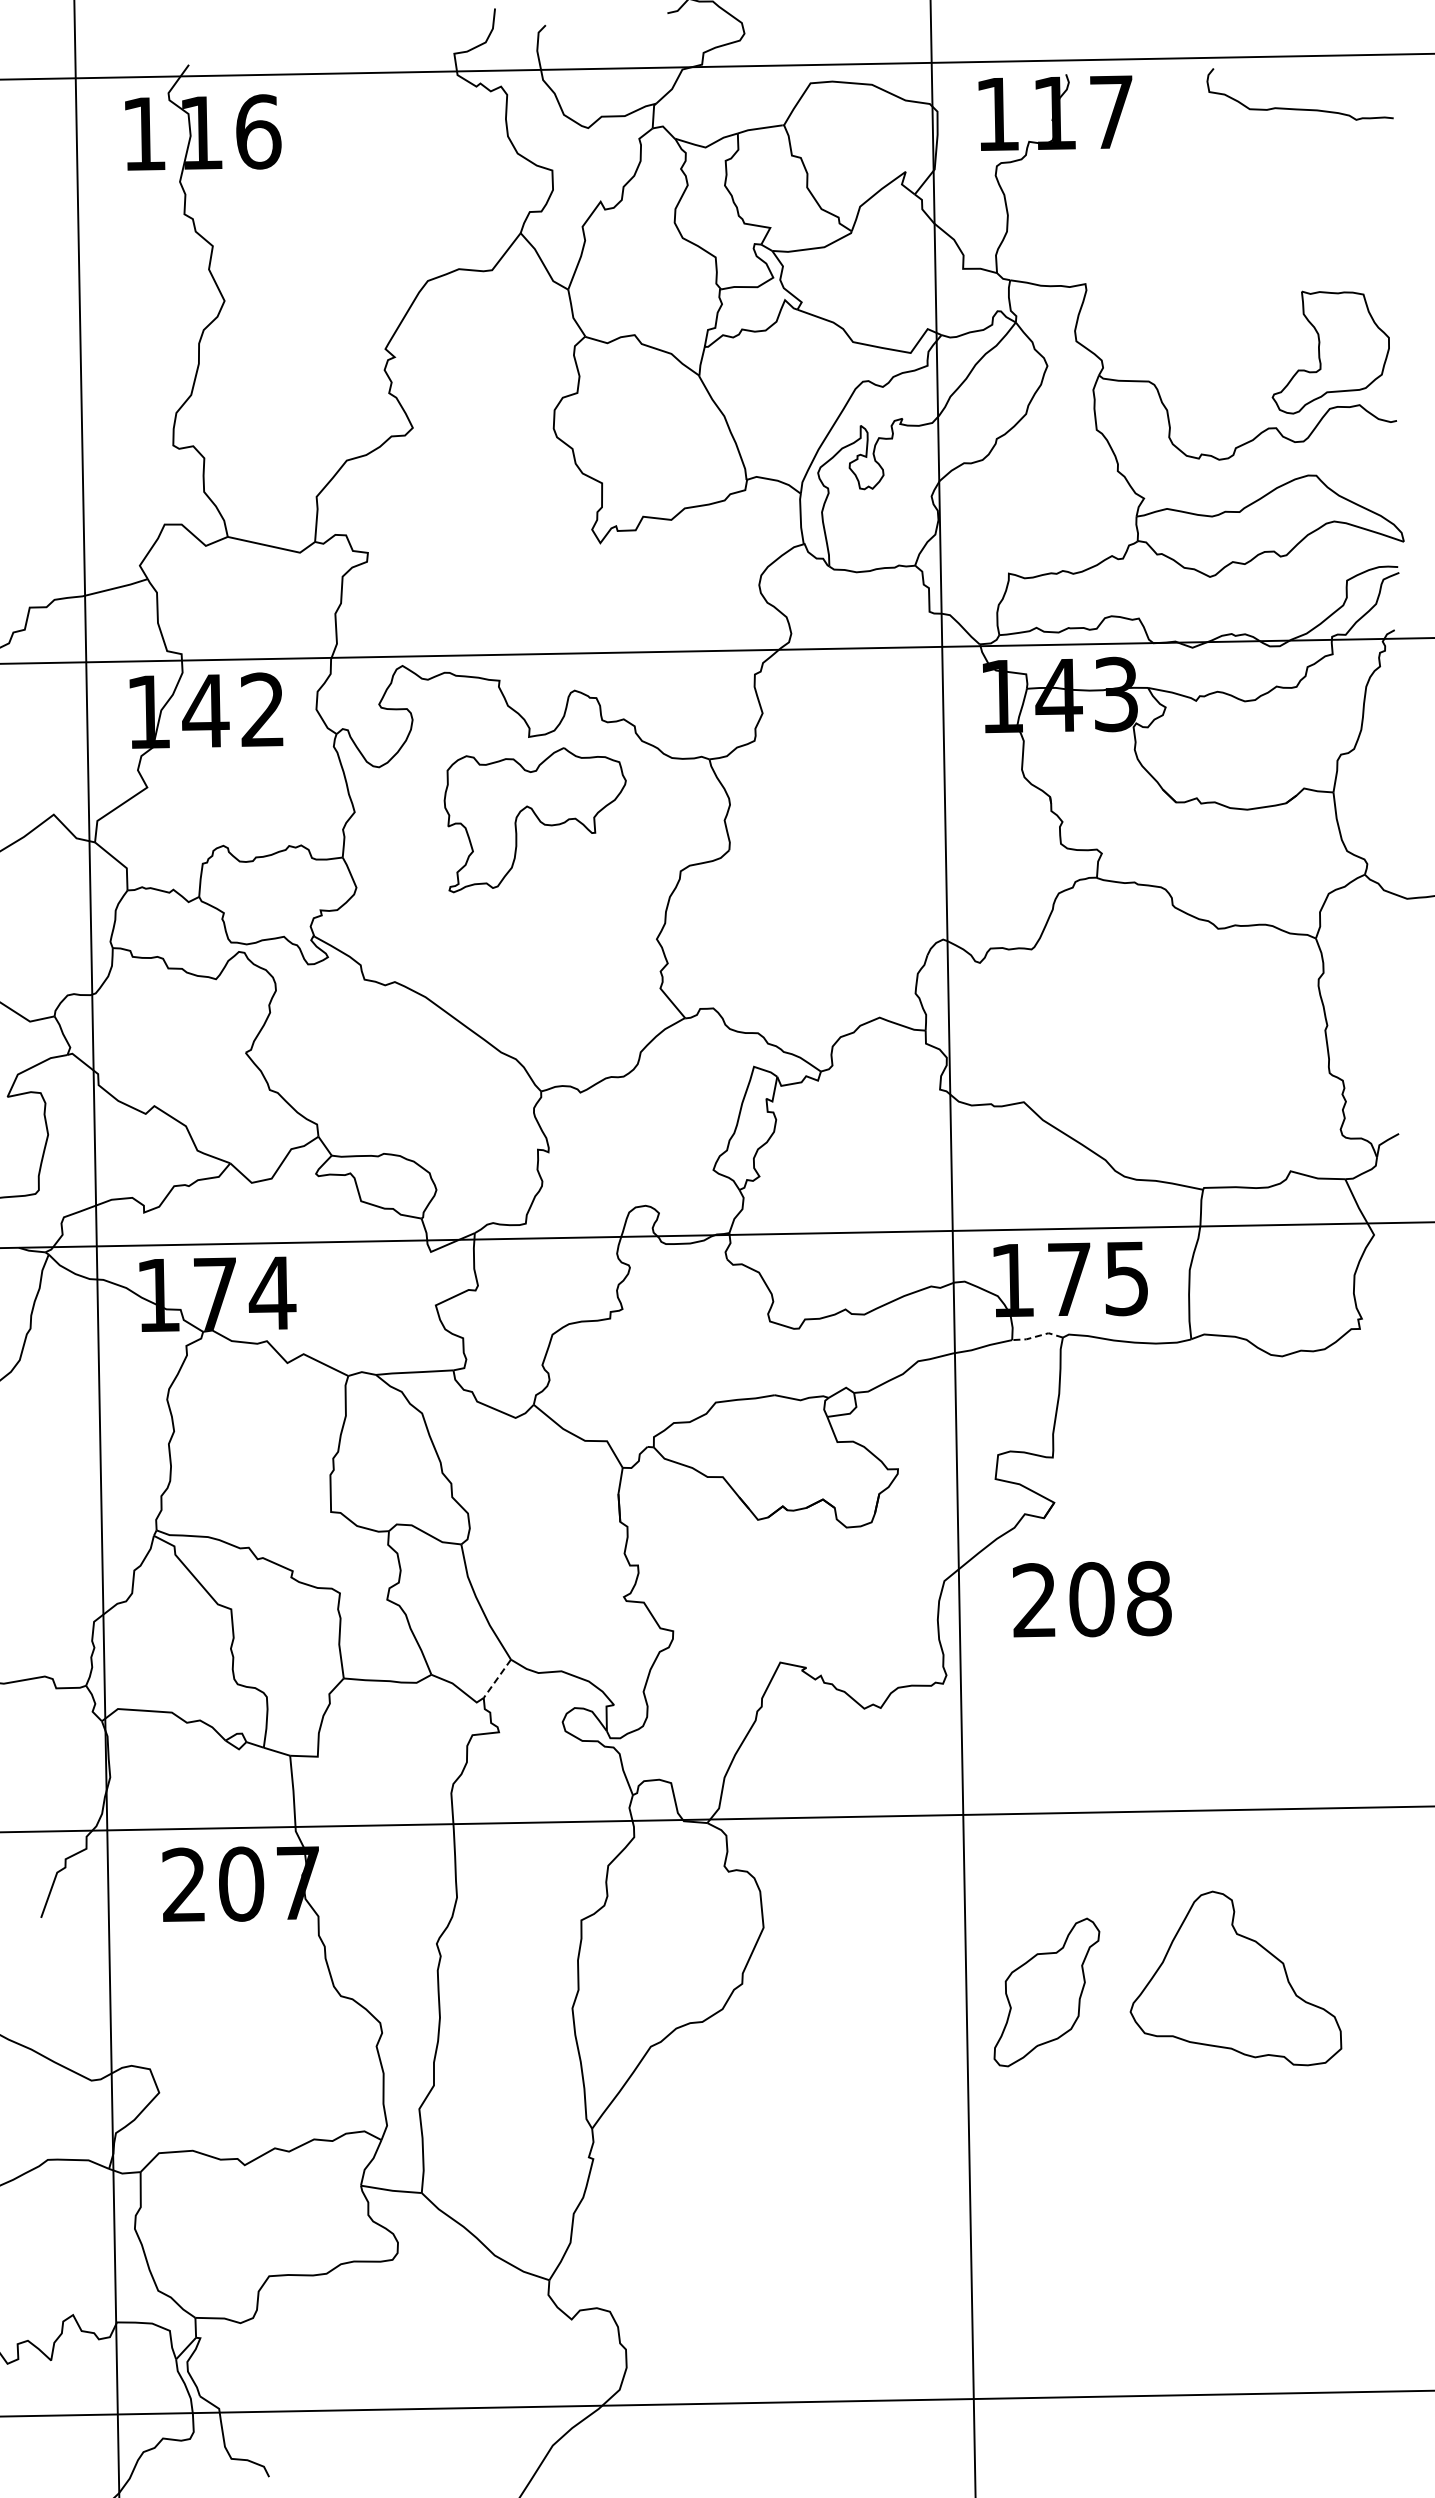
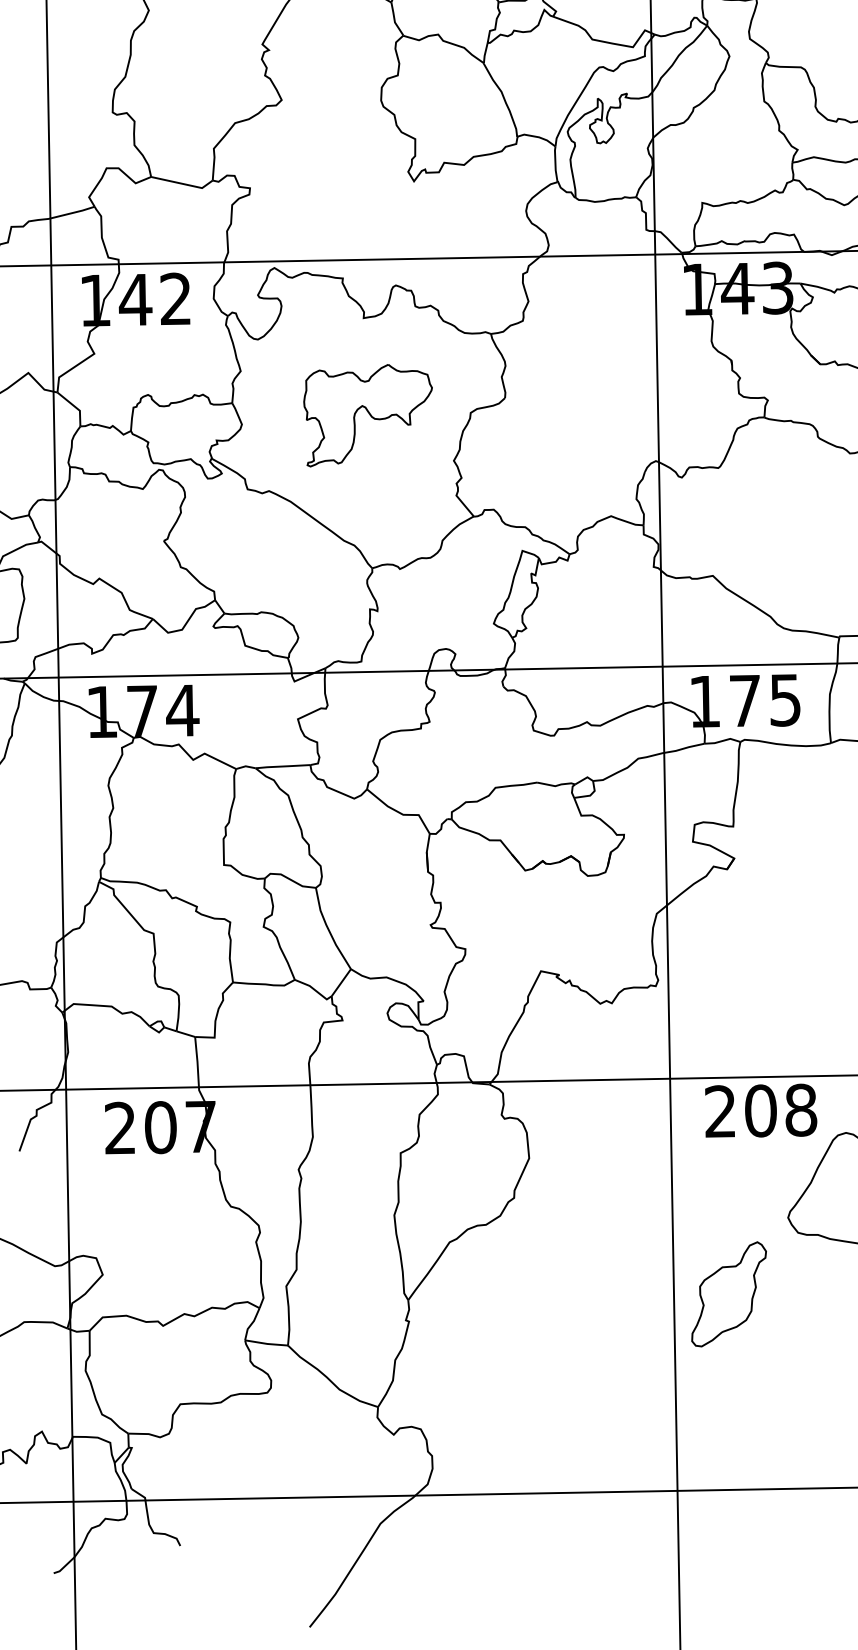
part: (534, 820) -> (367, 415), moved
line: (1037, 1336) -> (722, 741), dashed -> solid
text: (1092, 1599) -> (761, 1110), moved
line: (497, 1678) -> (341, 982), dashed -> solid
part: (1046, 1992) -> (728, 1294), moved

